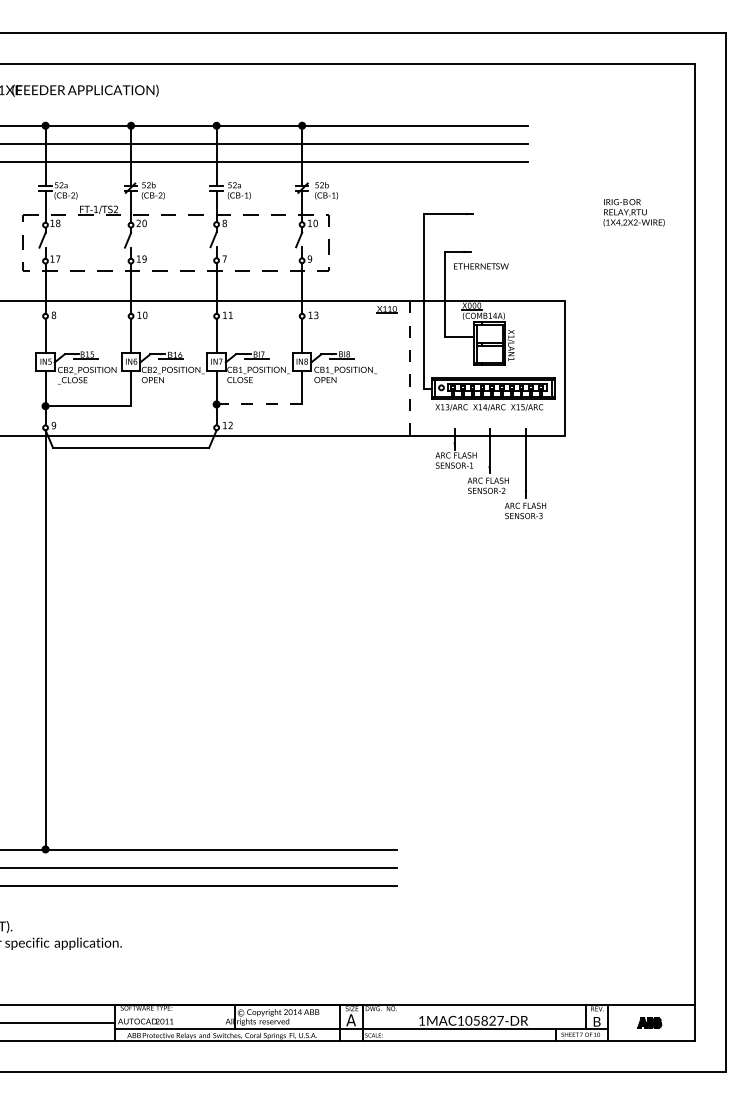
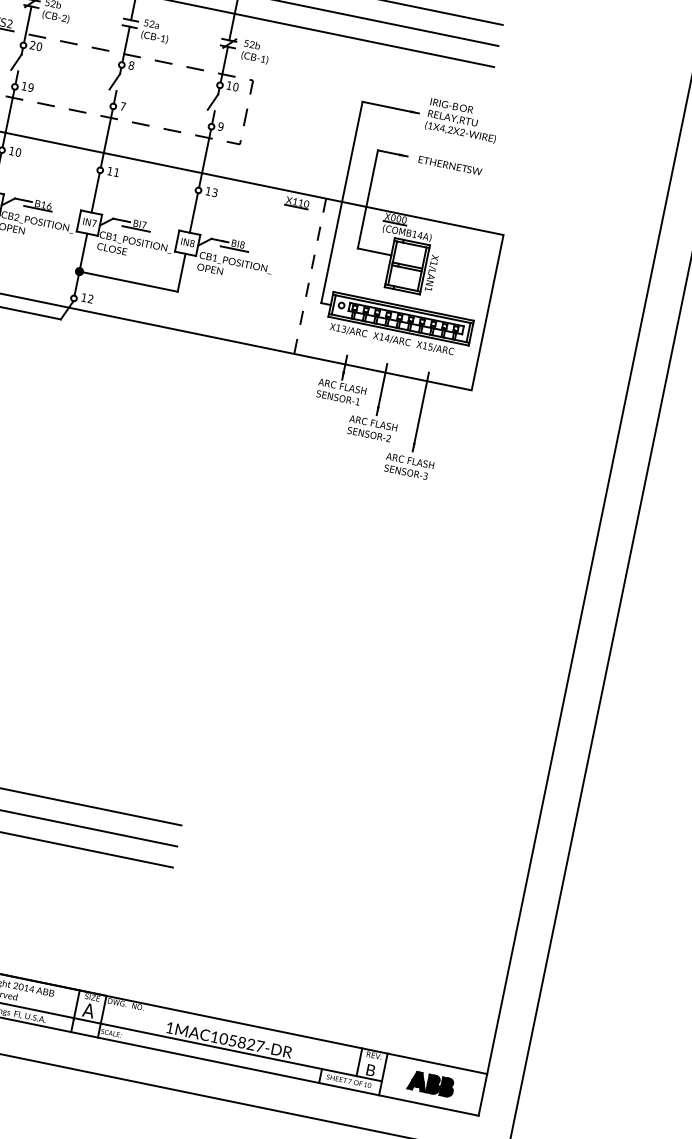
text: (633, 212) -> (462, 120), moved
text: (481, 266) -> (450, 165), moved
line: (259, 404) -> (128, 281), dashed -> solid
part: (649, 1022) -> (430, 1083), size x1.67

